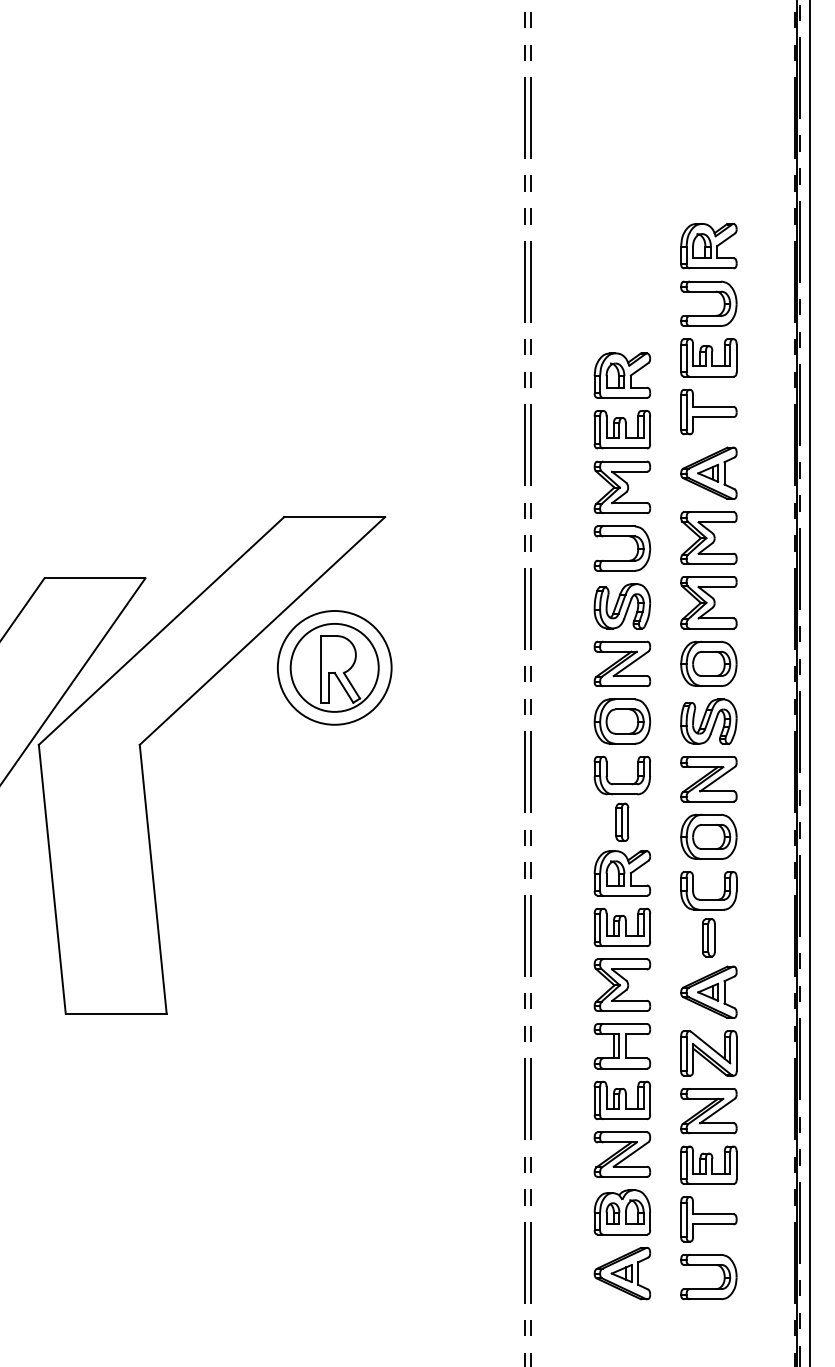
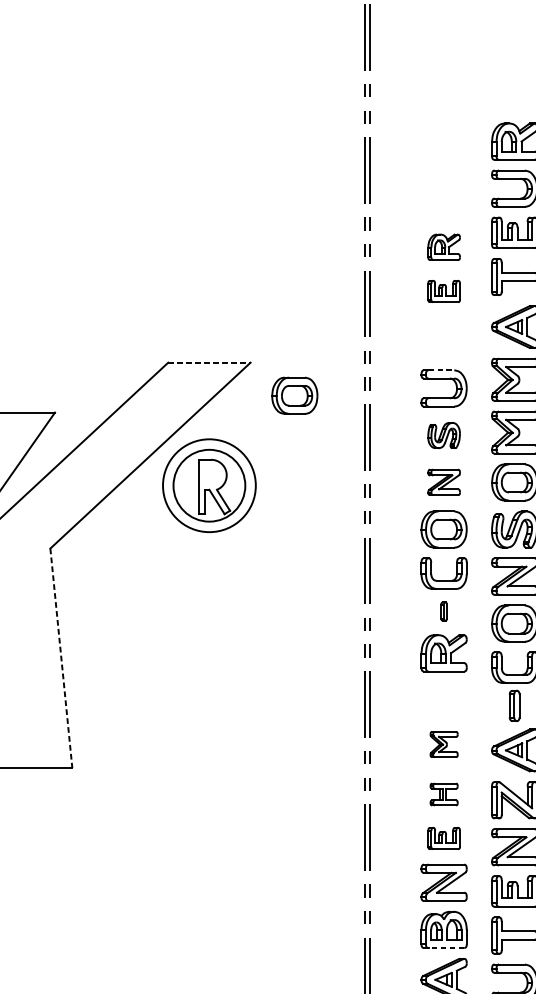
part: (622, 375) -> (444, 247), size x0.7
part: (622, 429) -> (444, 291), size x0.7
part: (622, 486) -> (444, 337), removed
line: (335, 517) -> (210, 363), solid -> dashed
line: (619, 526) -> (441, 370), solid -> dashed
part: (439, 557) -> (294, 395), added
part: (622, 606) -> (444, 435), size x0.7
part: (622, 663) -> (444, 482), size x0.7
part: (622, 821) -> (444, 611), size x0.6
line: (153, 879) -> (61, 658), solid -> dashed
part: (622, 926) -> (444, 696), removed
part: (622, 984) -> (444, 744), size x0.6
part: (622, 1046) -> (444, 794), size x0.6
part: (622, 1099) -> (444, 837), size x0.7
line: (625, 1234) -> (446, 947), solid -> dashed

